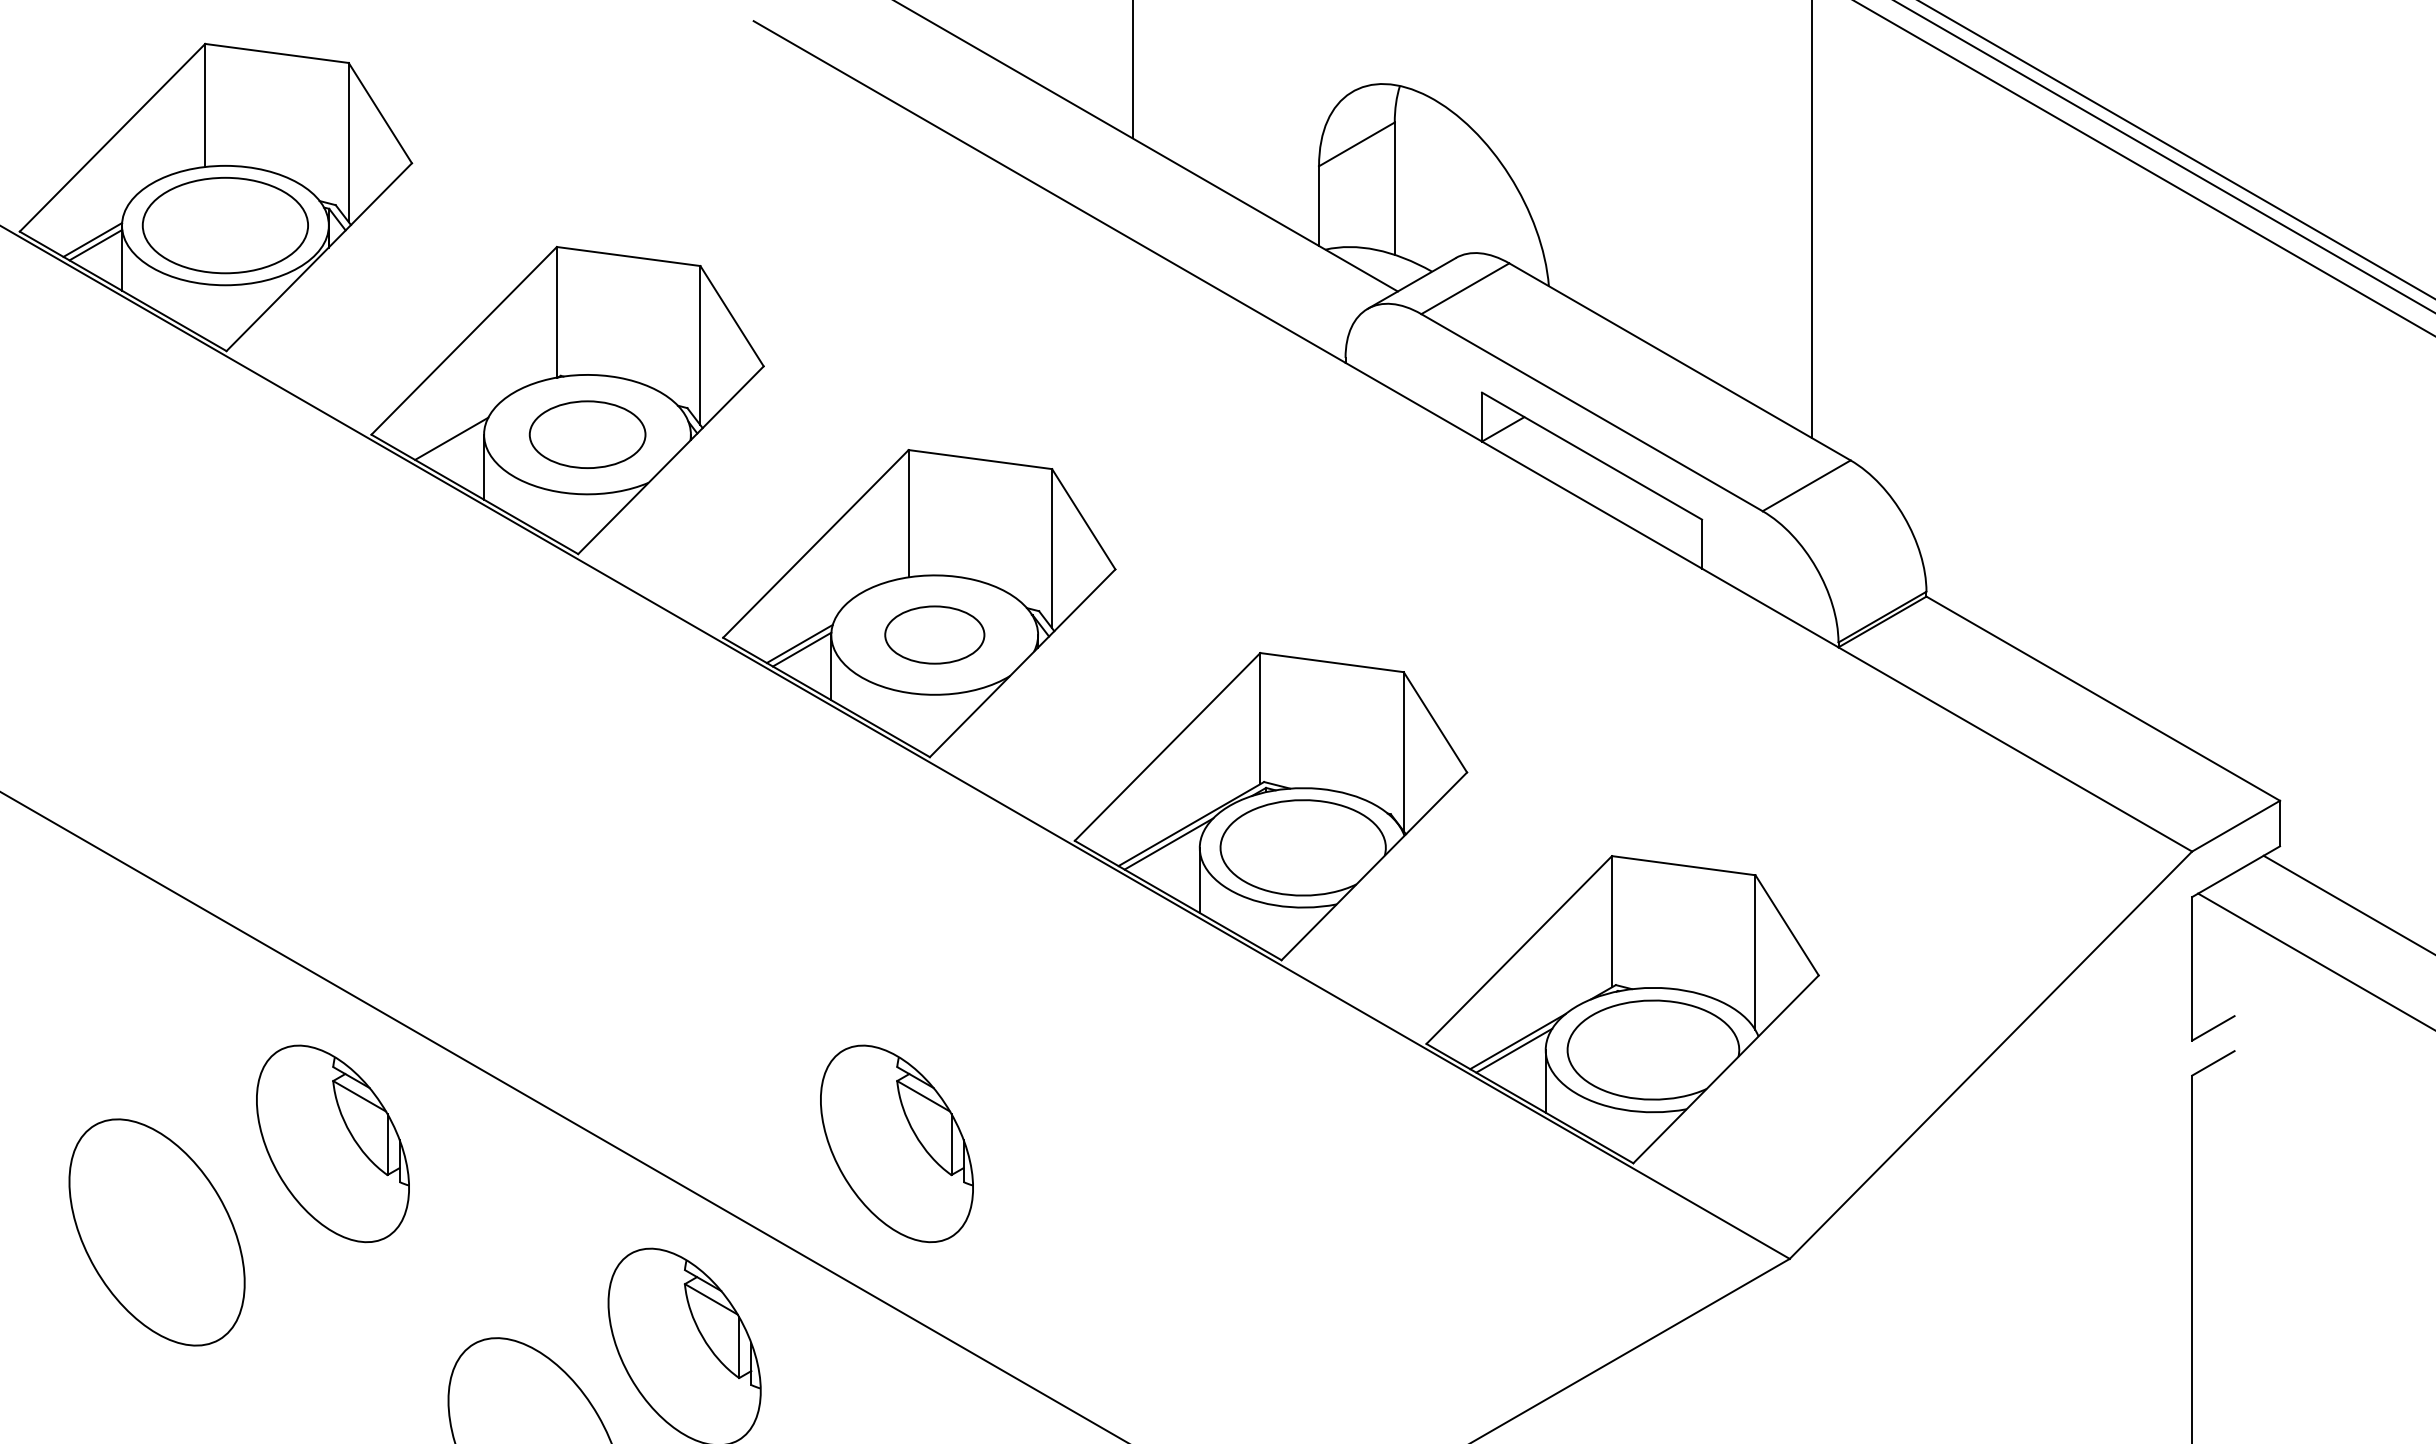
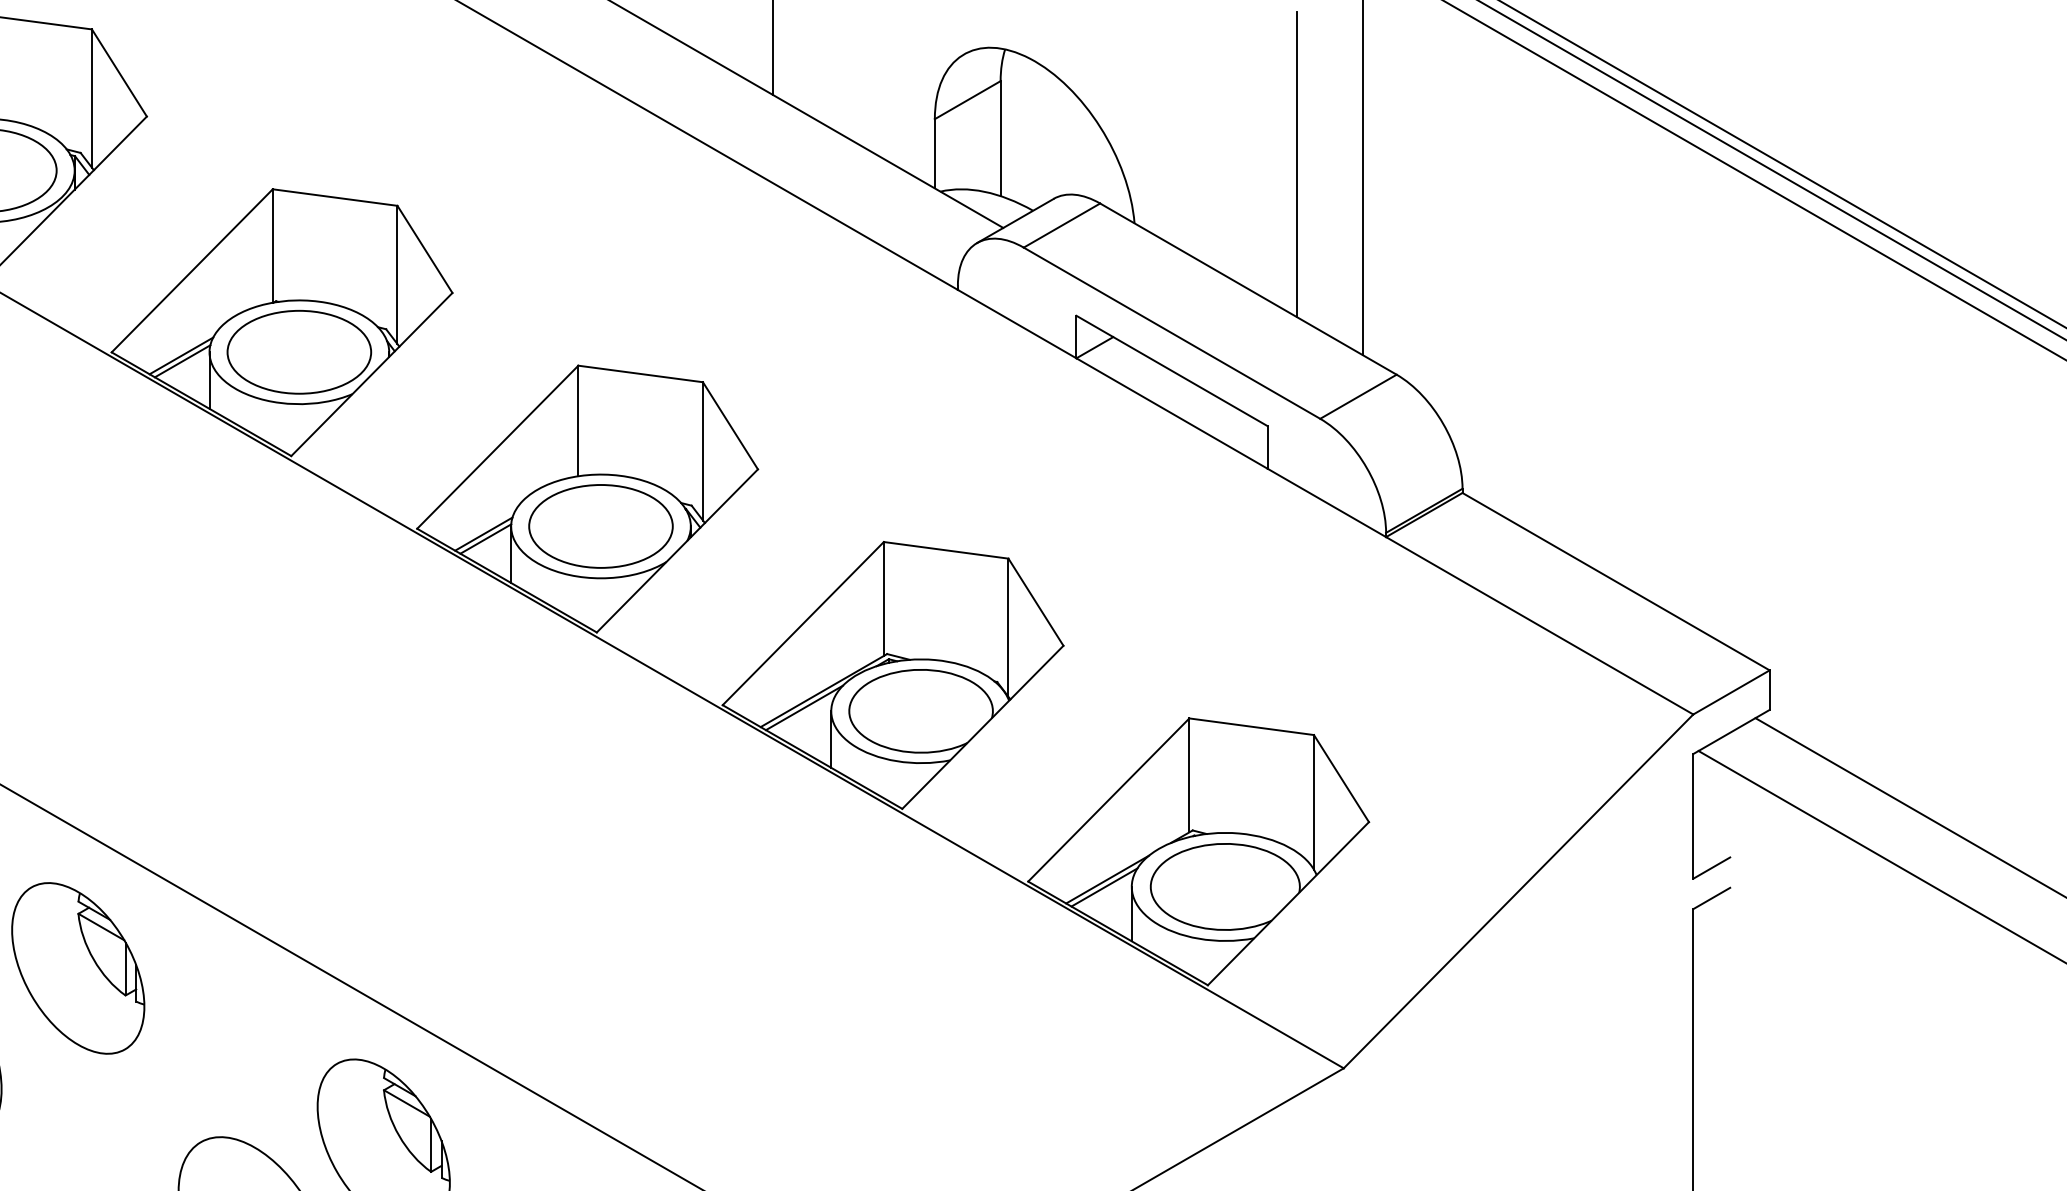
line: (1735, 218) -> (1296, 164), added
part: (587, 434) -> (299, 352), size x1.43
line: (453, 444) -> (182, 360), added
part: (934, 634) -> (600, 525), size x1.67
part: (896, 1143) -> (567, 968), removed

